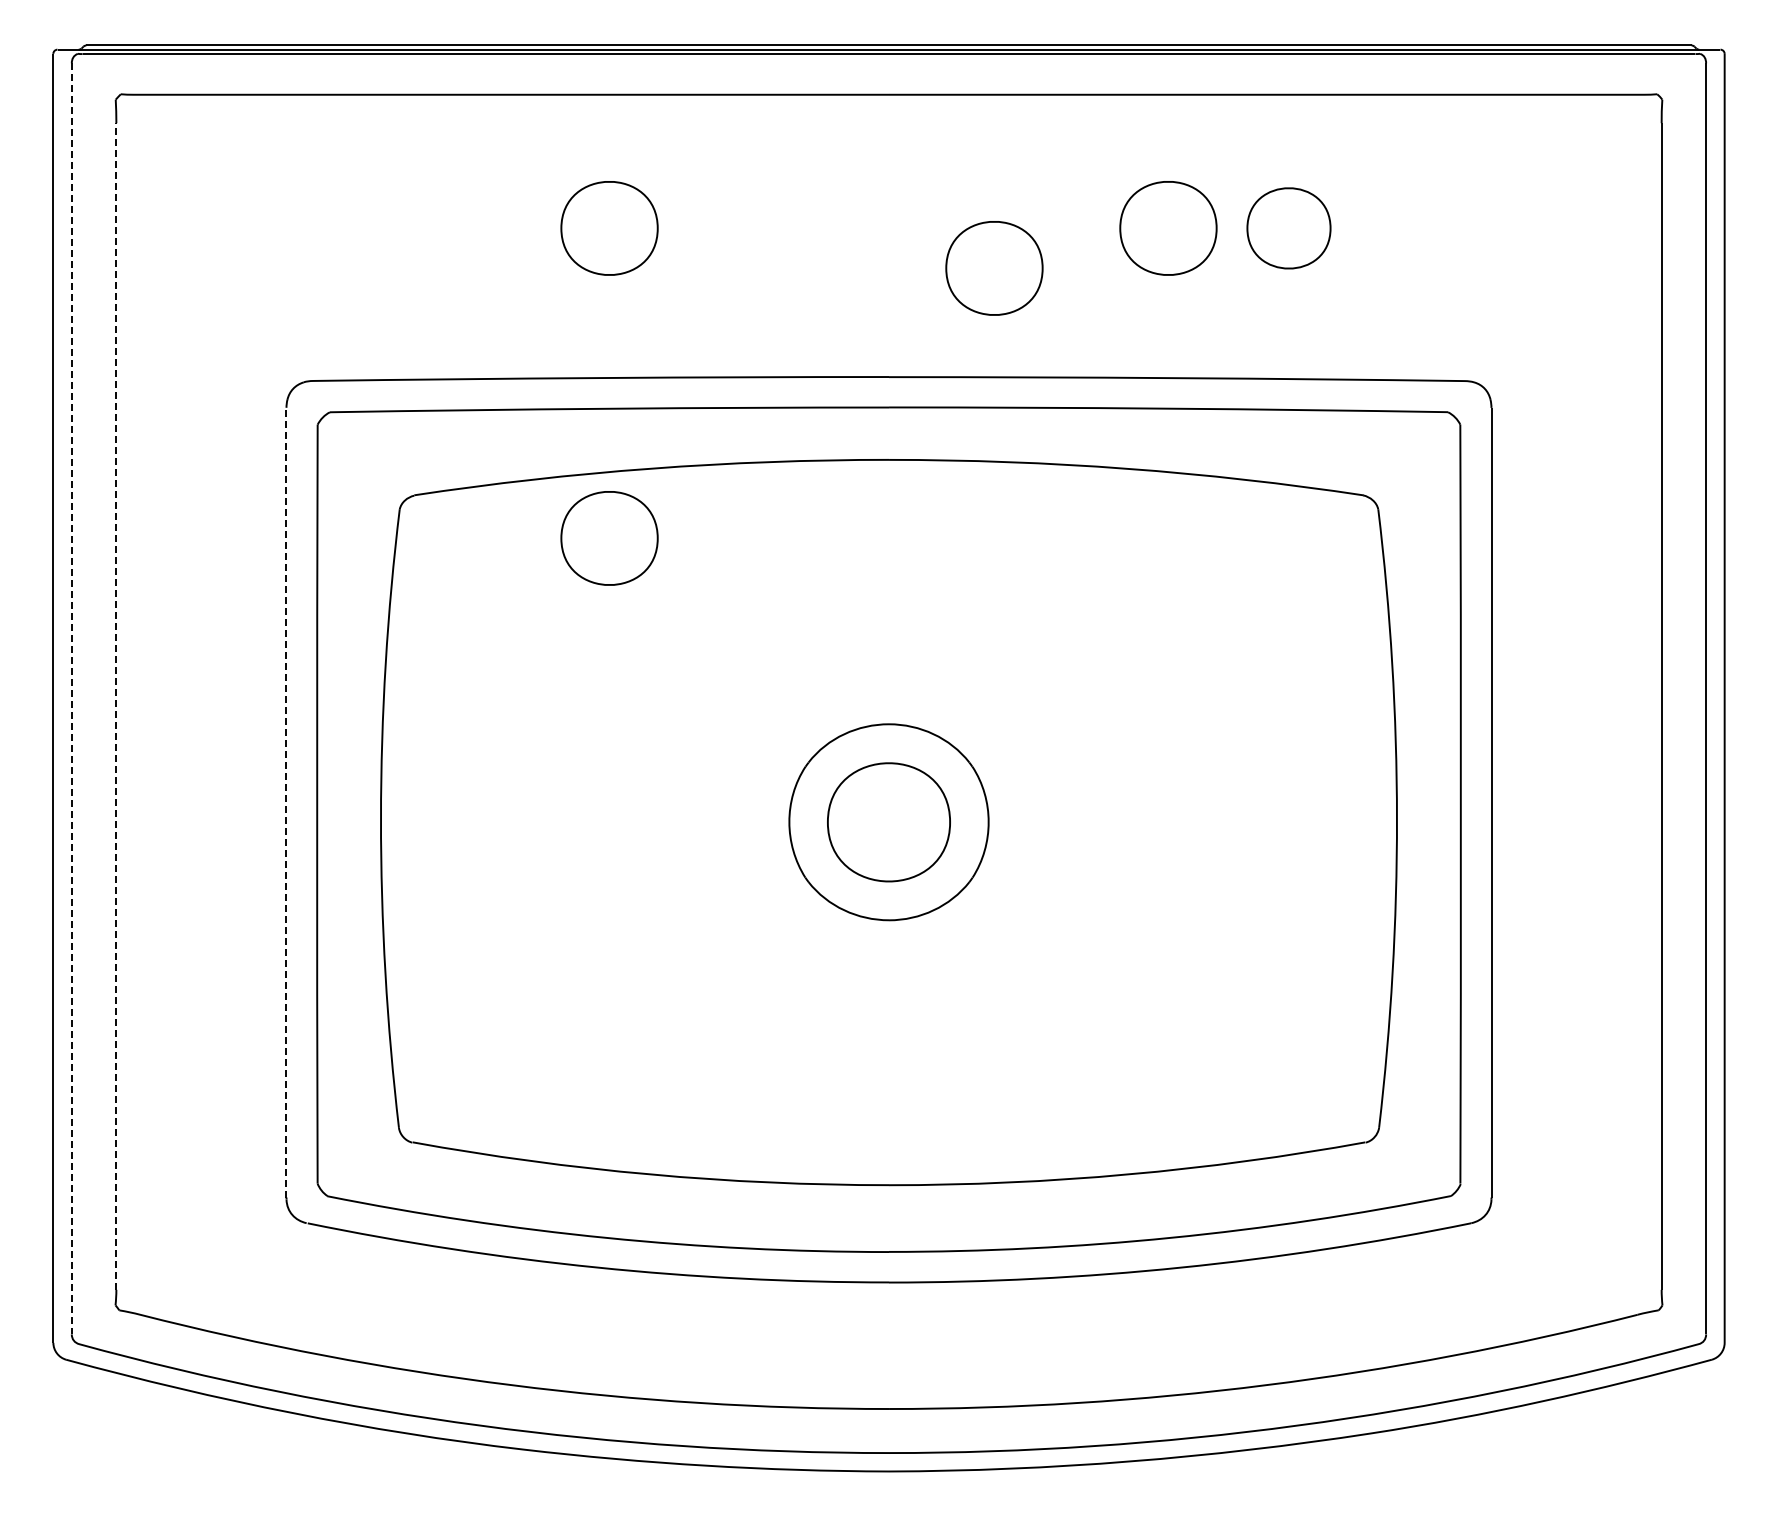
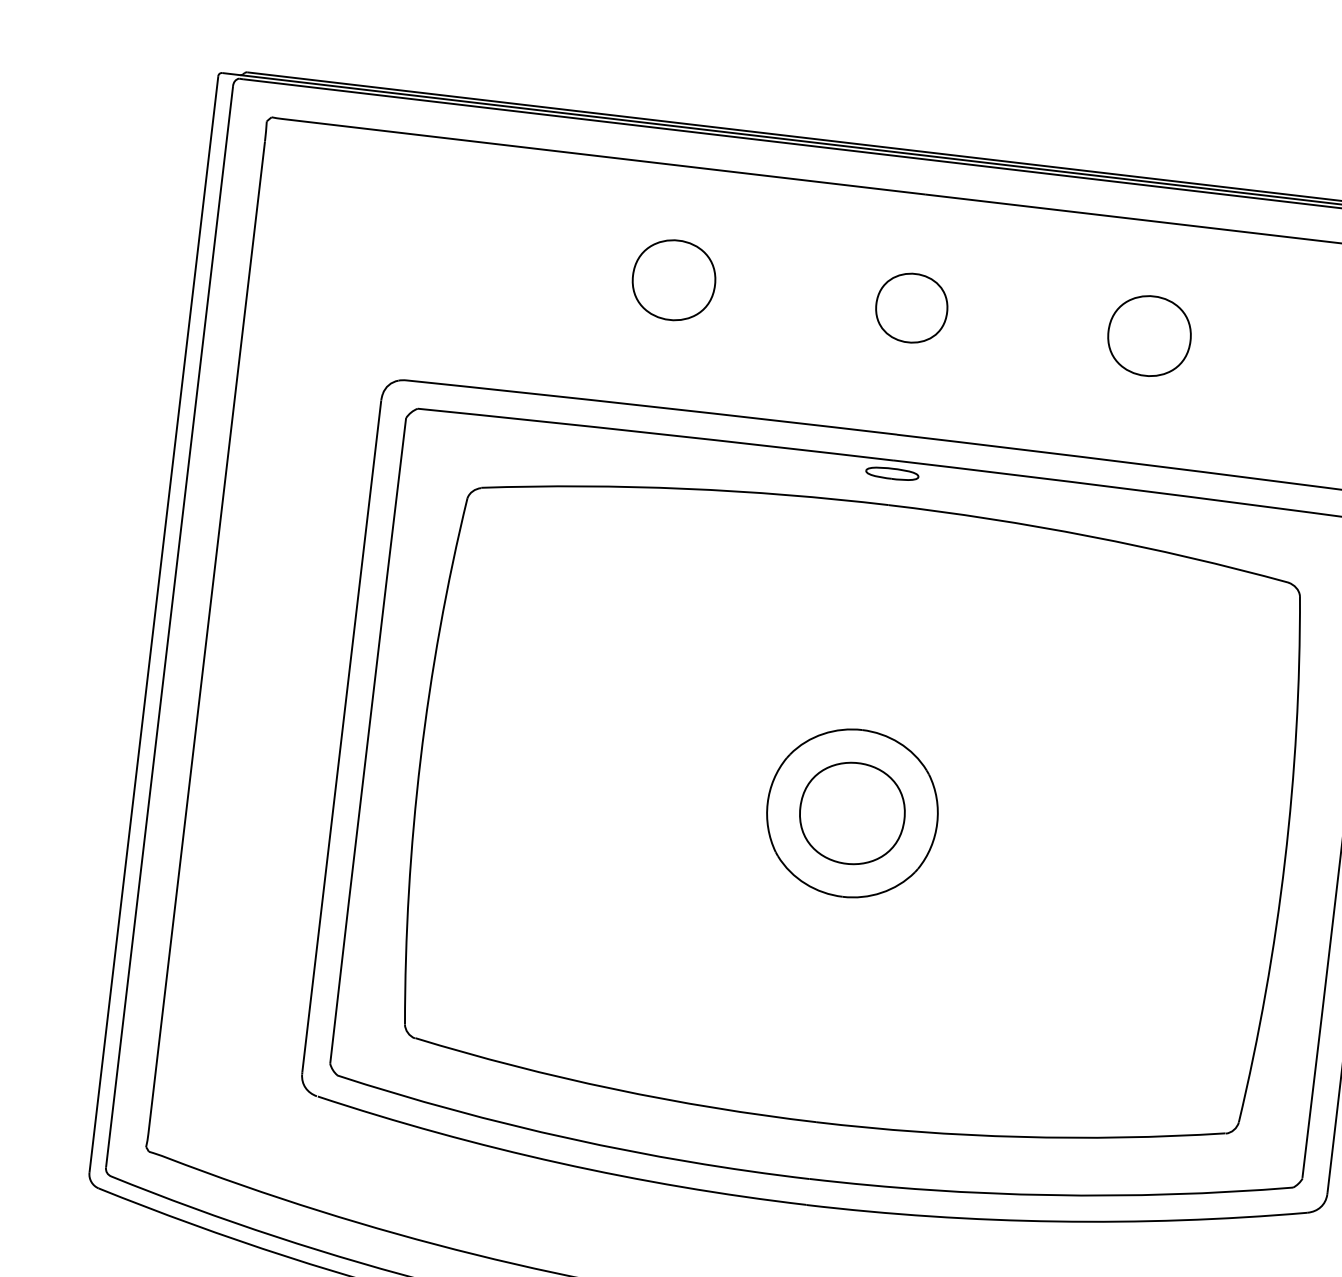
part: (1288, 228) -> (911, 308), moved
part: (994, 268) -> (997, 352), removed
part: (888, 422) -> (891, 473), added
part: (609, 538) -> (643, 544), removed
line: (71, 698) -> (169, 626), dashed -> solid
line: (116, 706) -> (206, 637), dashed -> solid
line: (286, 802) -> (341, 736), dashed -> solid

